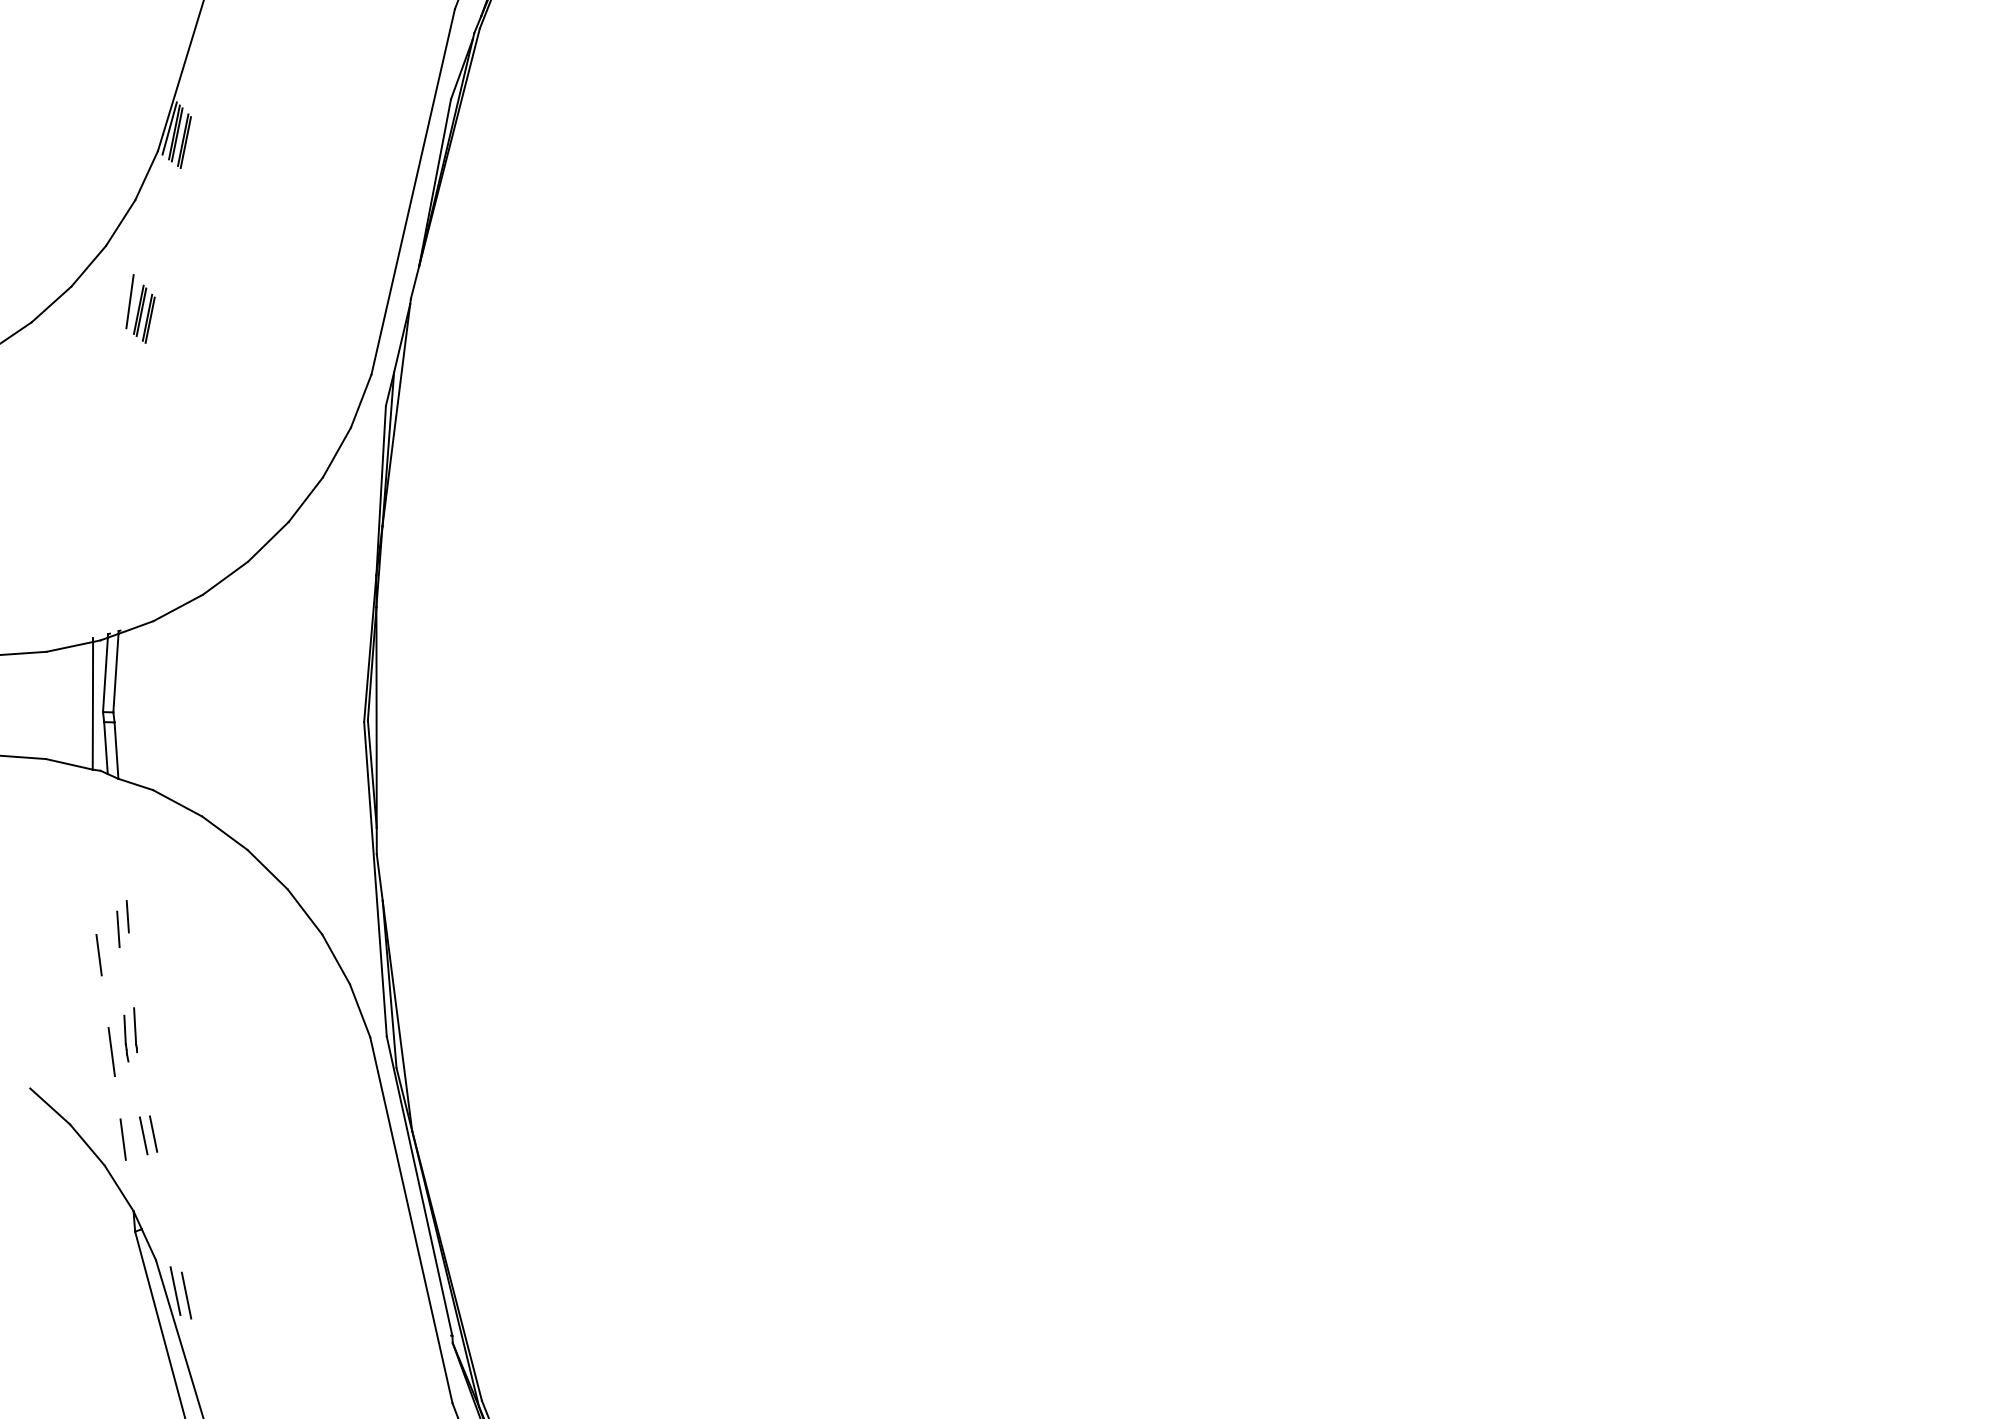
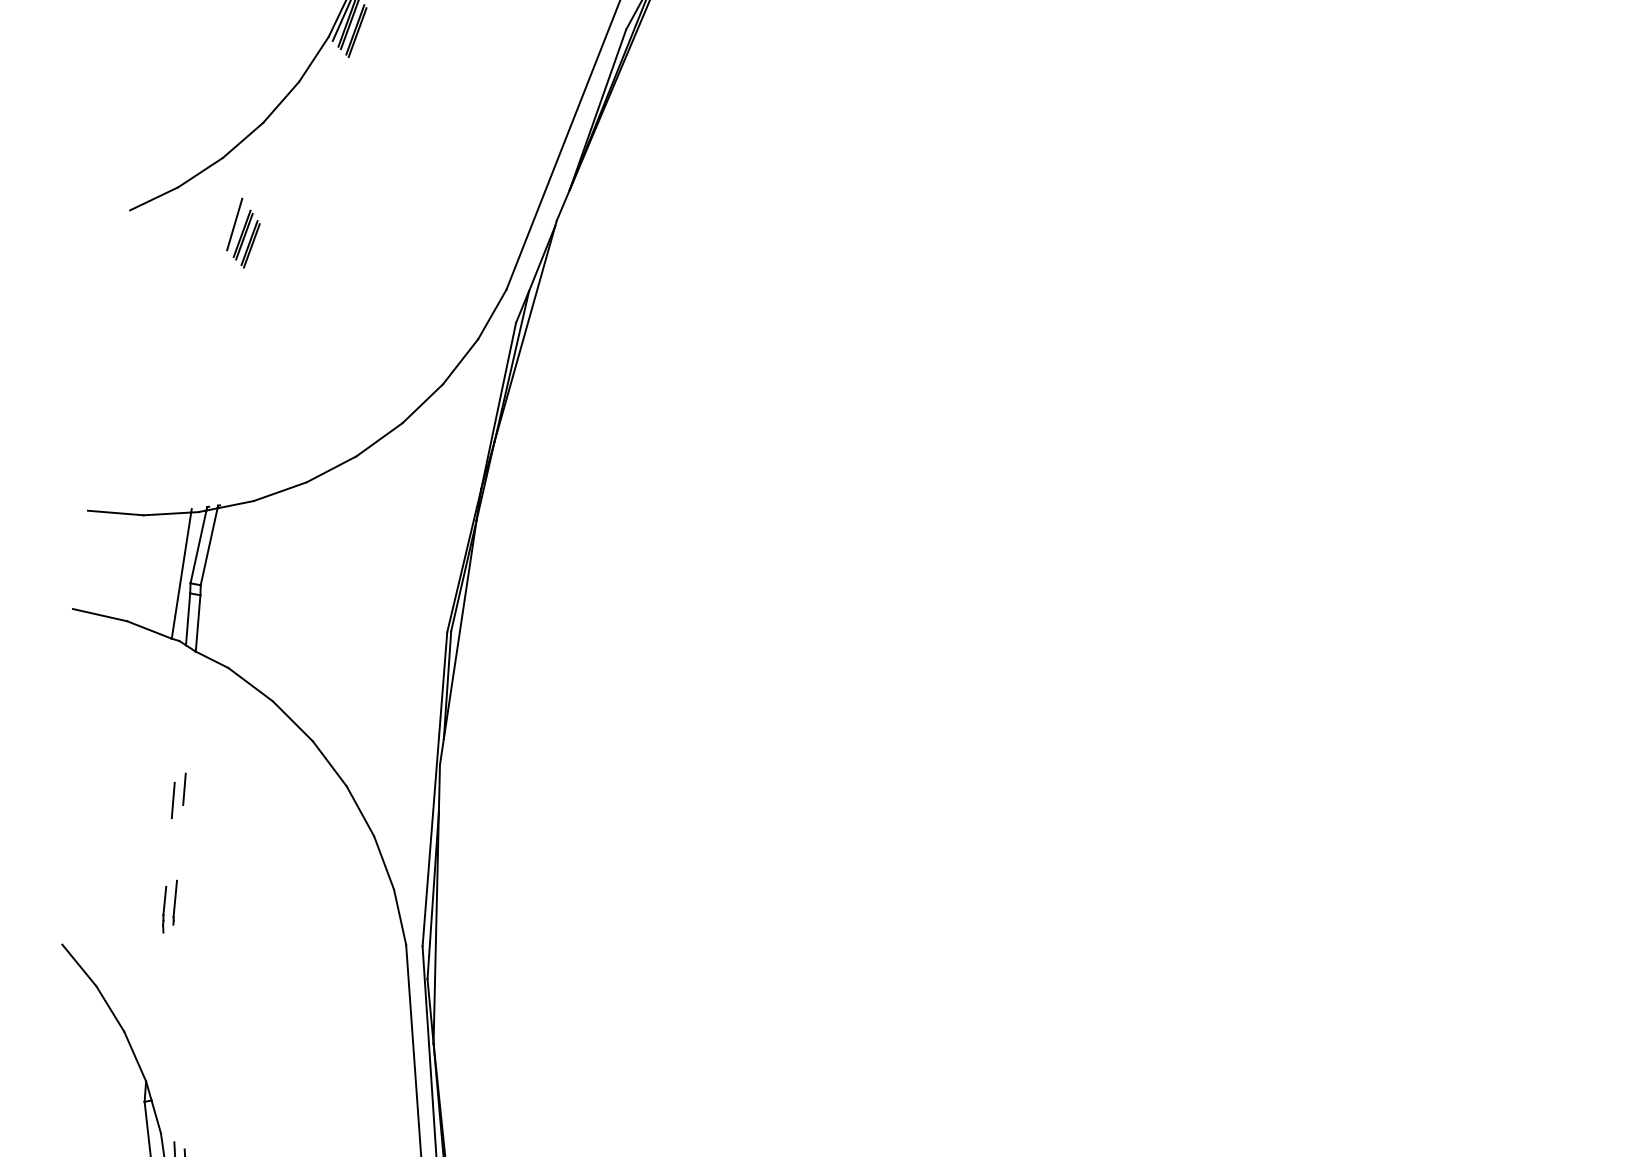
part: (140, 308) -> (244, 232), moved
line: (98, 954) -> (149, 822), removed
line: (111, 1051) -> (148, 920), removed
line: (153, 1133) -> (177, 1007), removed
line: (143, 1135) -> (167, 1008), removed
line: (122, 1139) -> (145, 1008), removed

